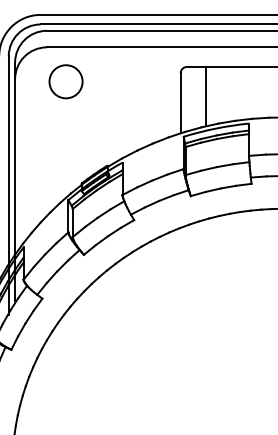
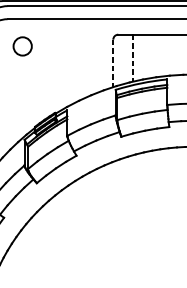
circle: (65, 81) -> (22, 46), size x0.7
line: (206, 96) -> (133, 58), solid -> dashed
line: (180, 103) -> (113, 63), solid -> dashed

